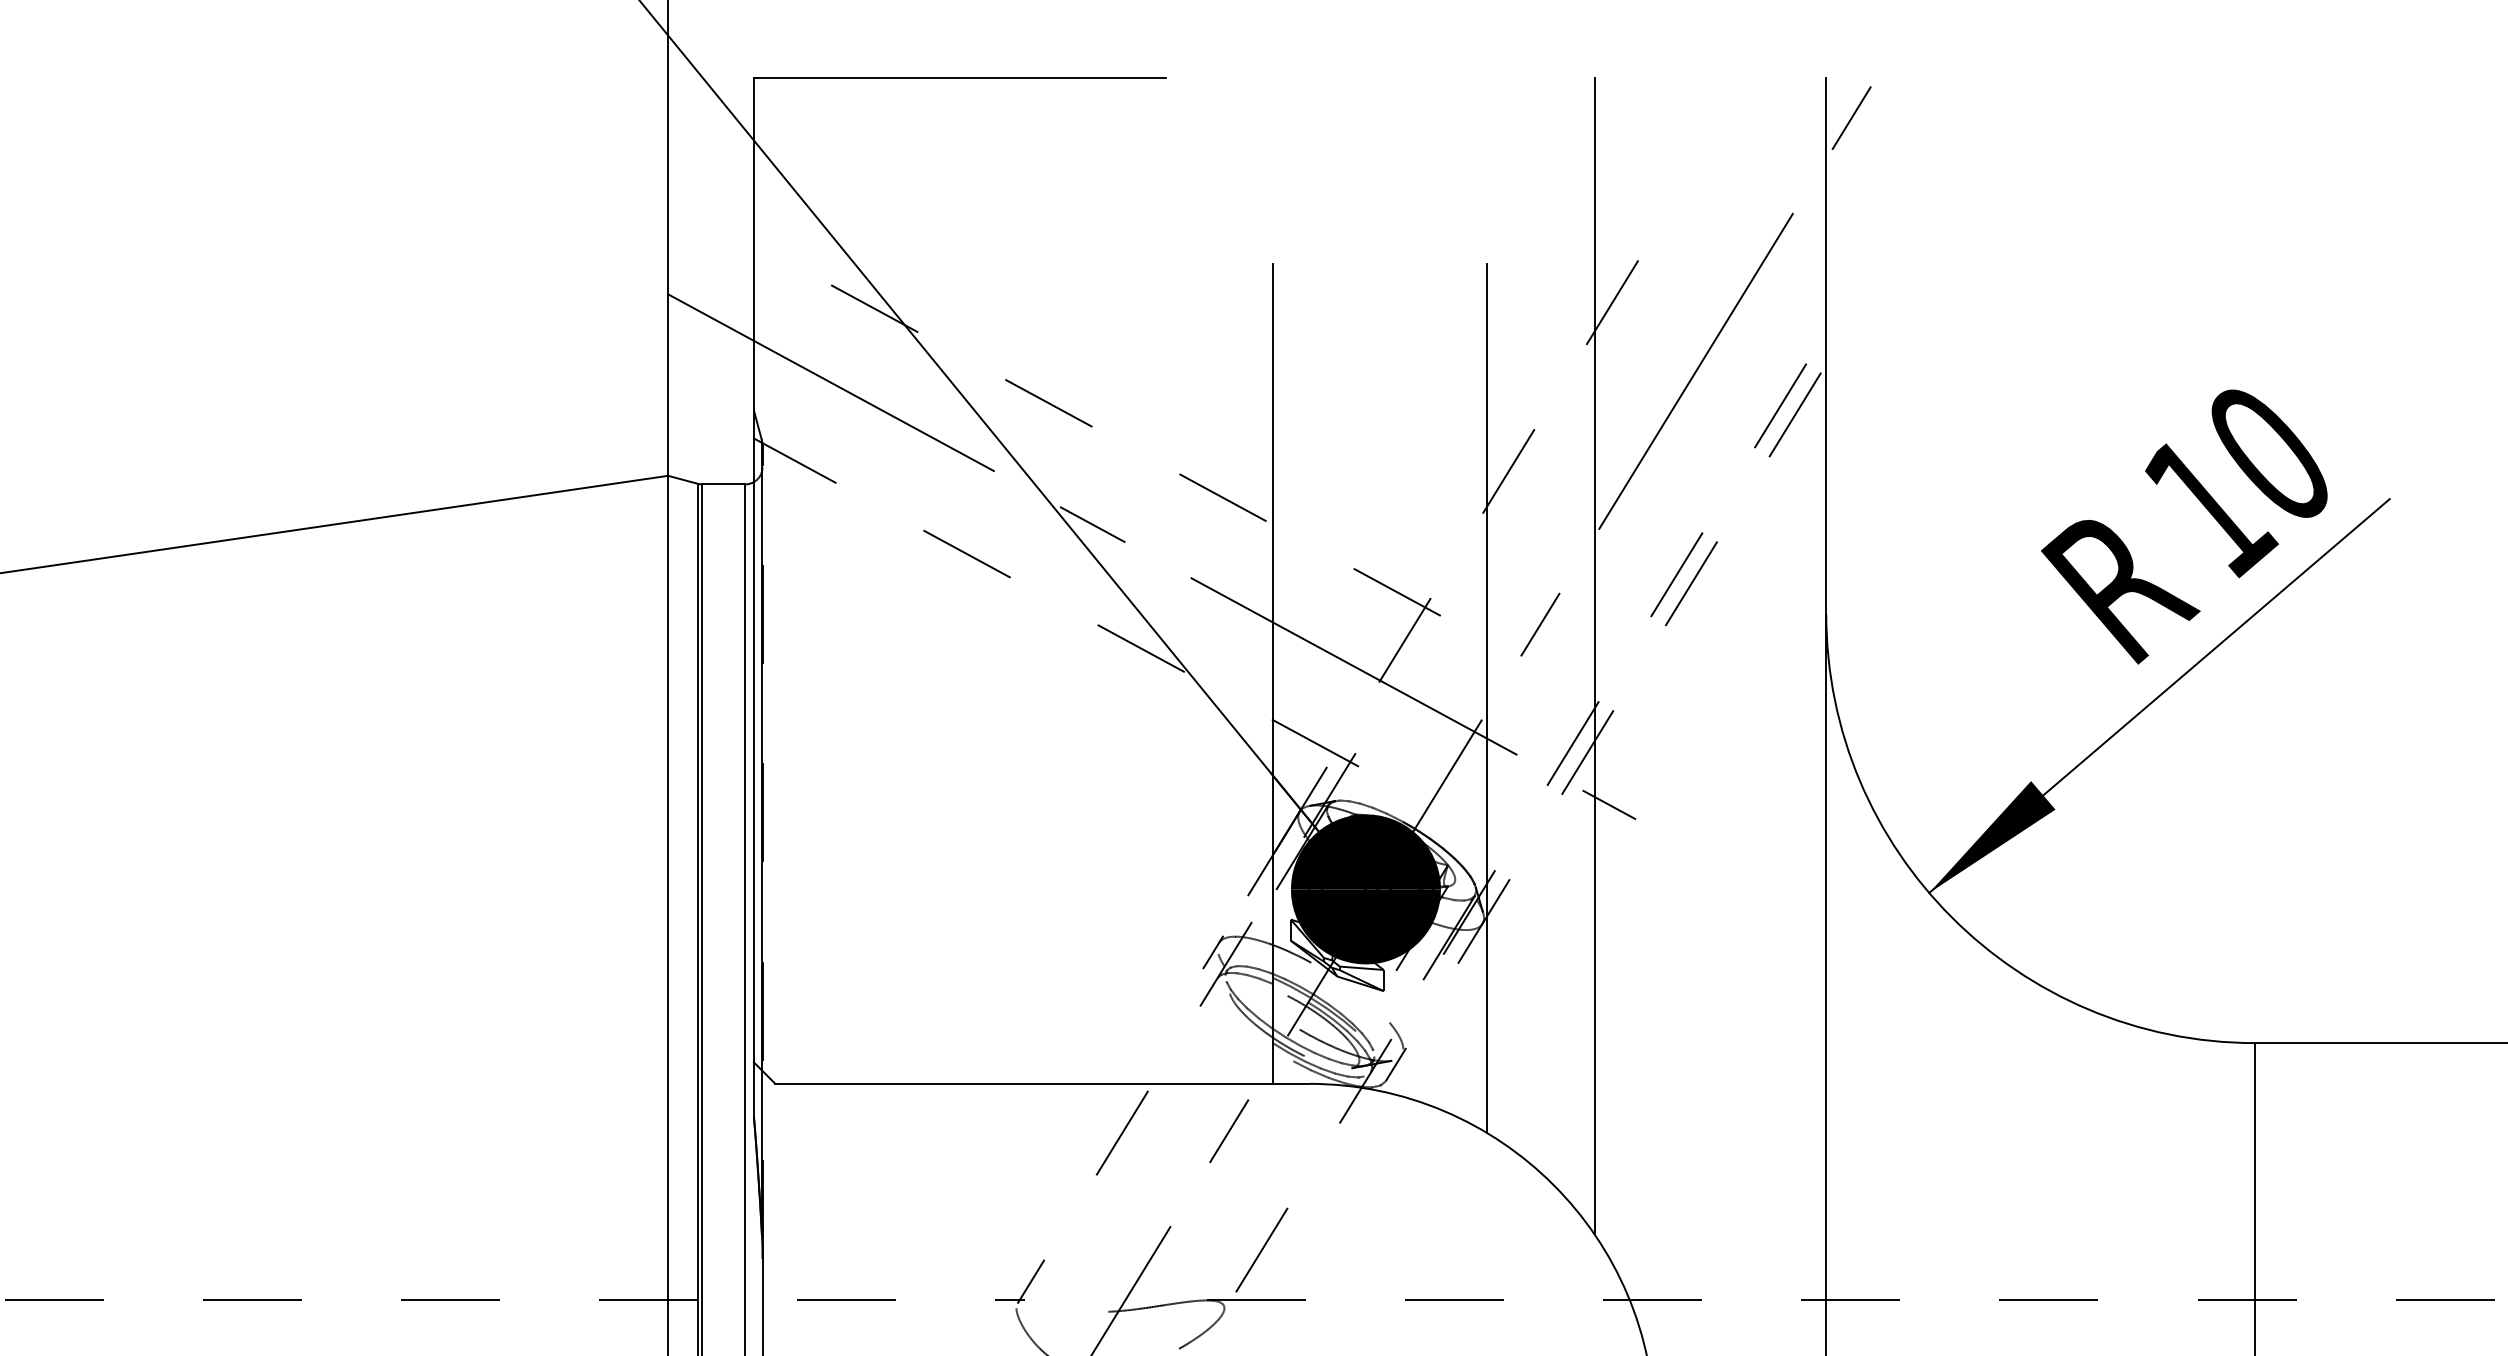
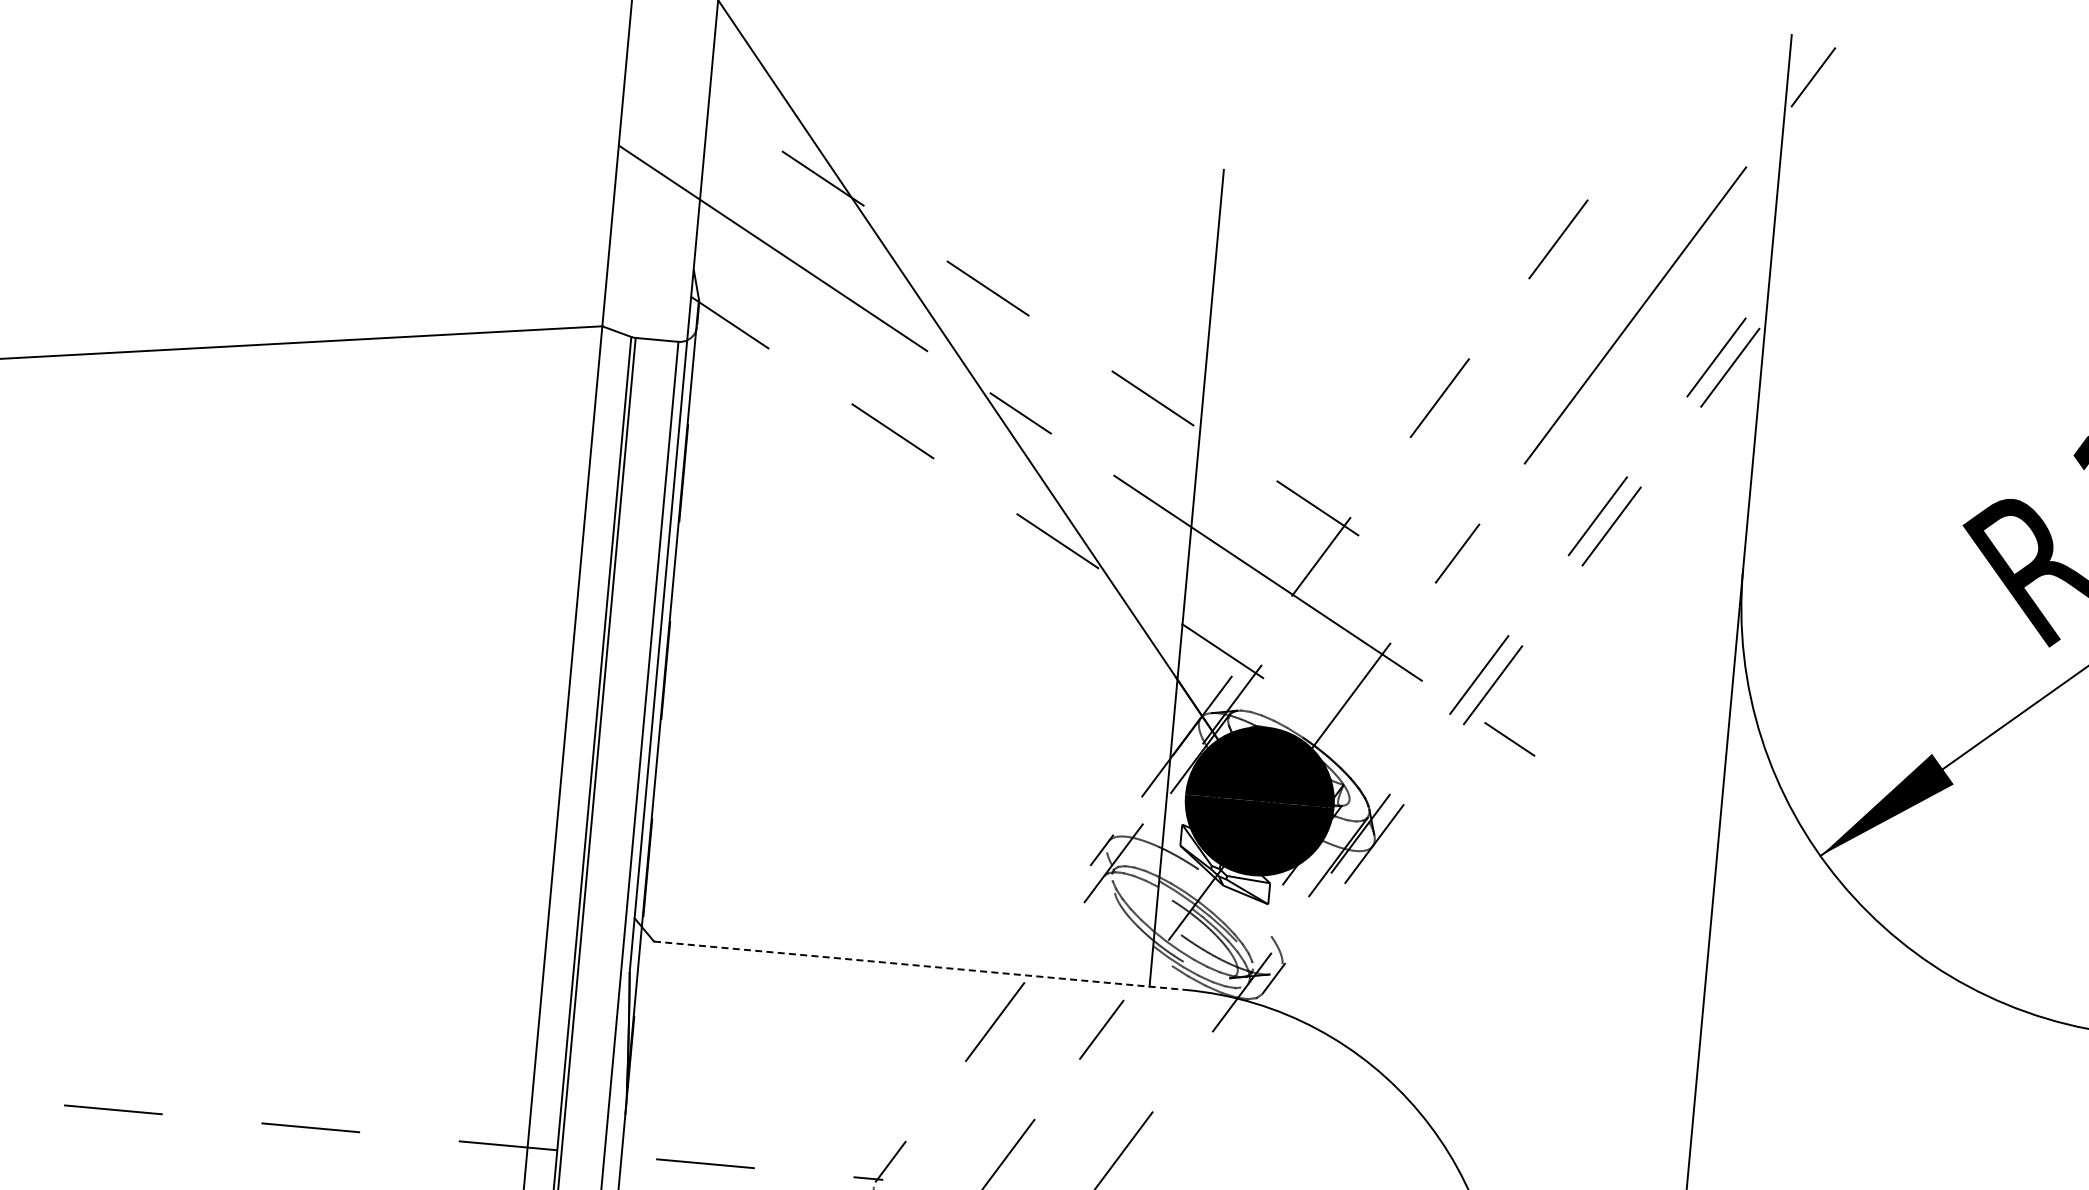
line: (1594, 656) -> (1508, 590), removed
line: (1487, 698) -> (1398, 622), removed
line: (1042, 1083) -> (920, 965), solid -> dashed

